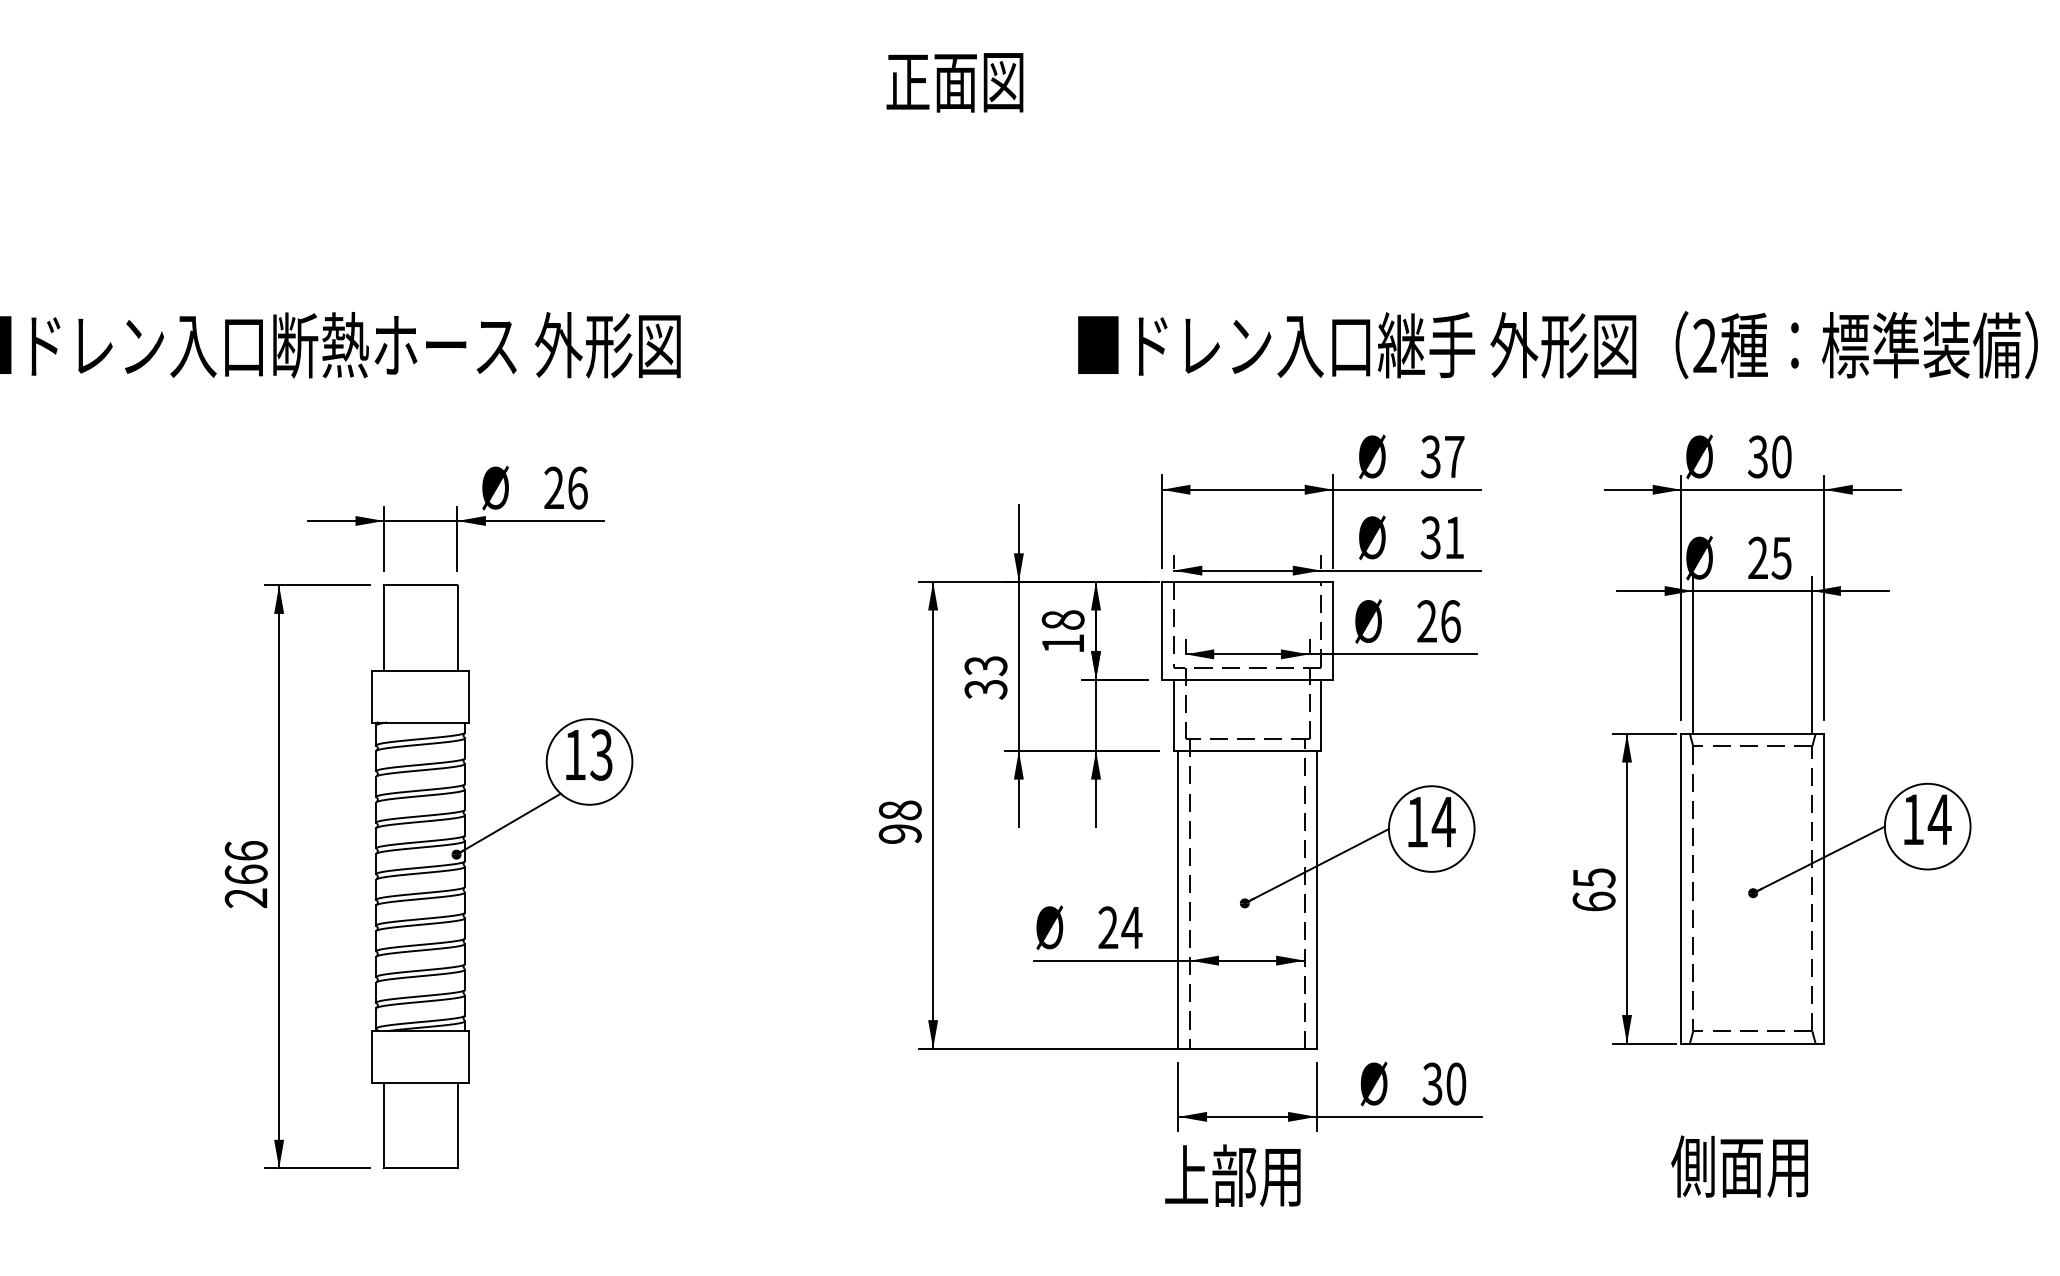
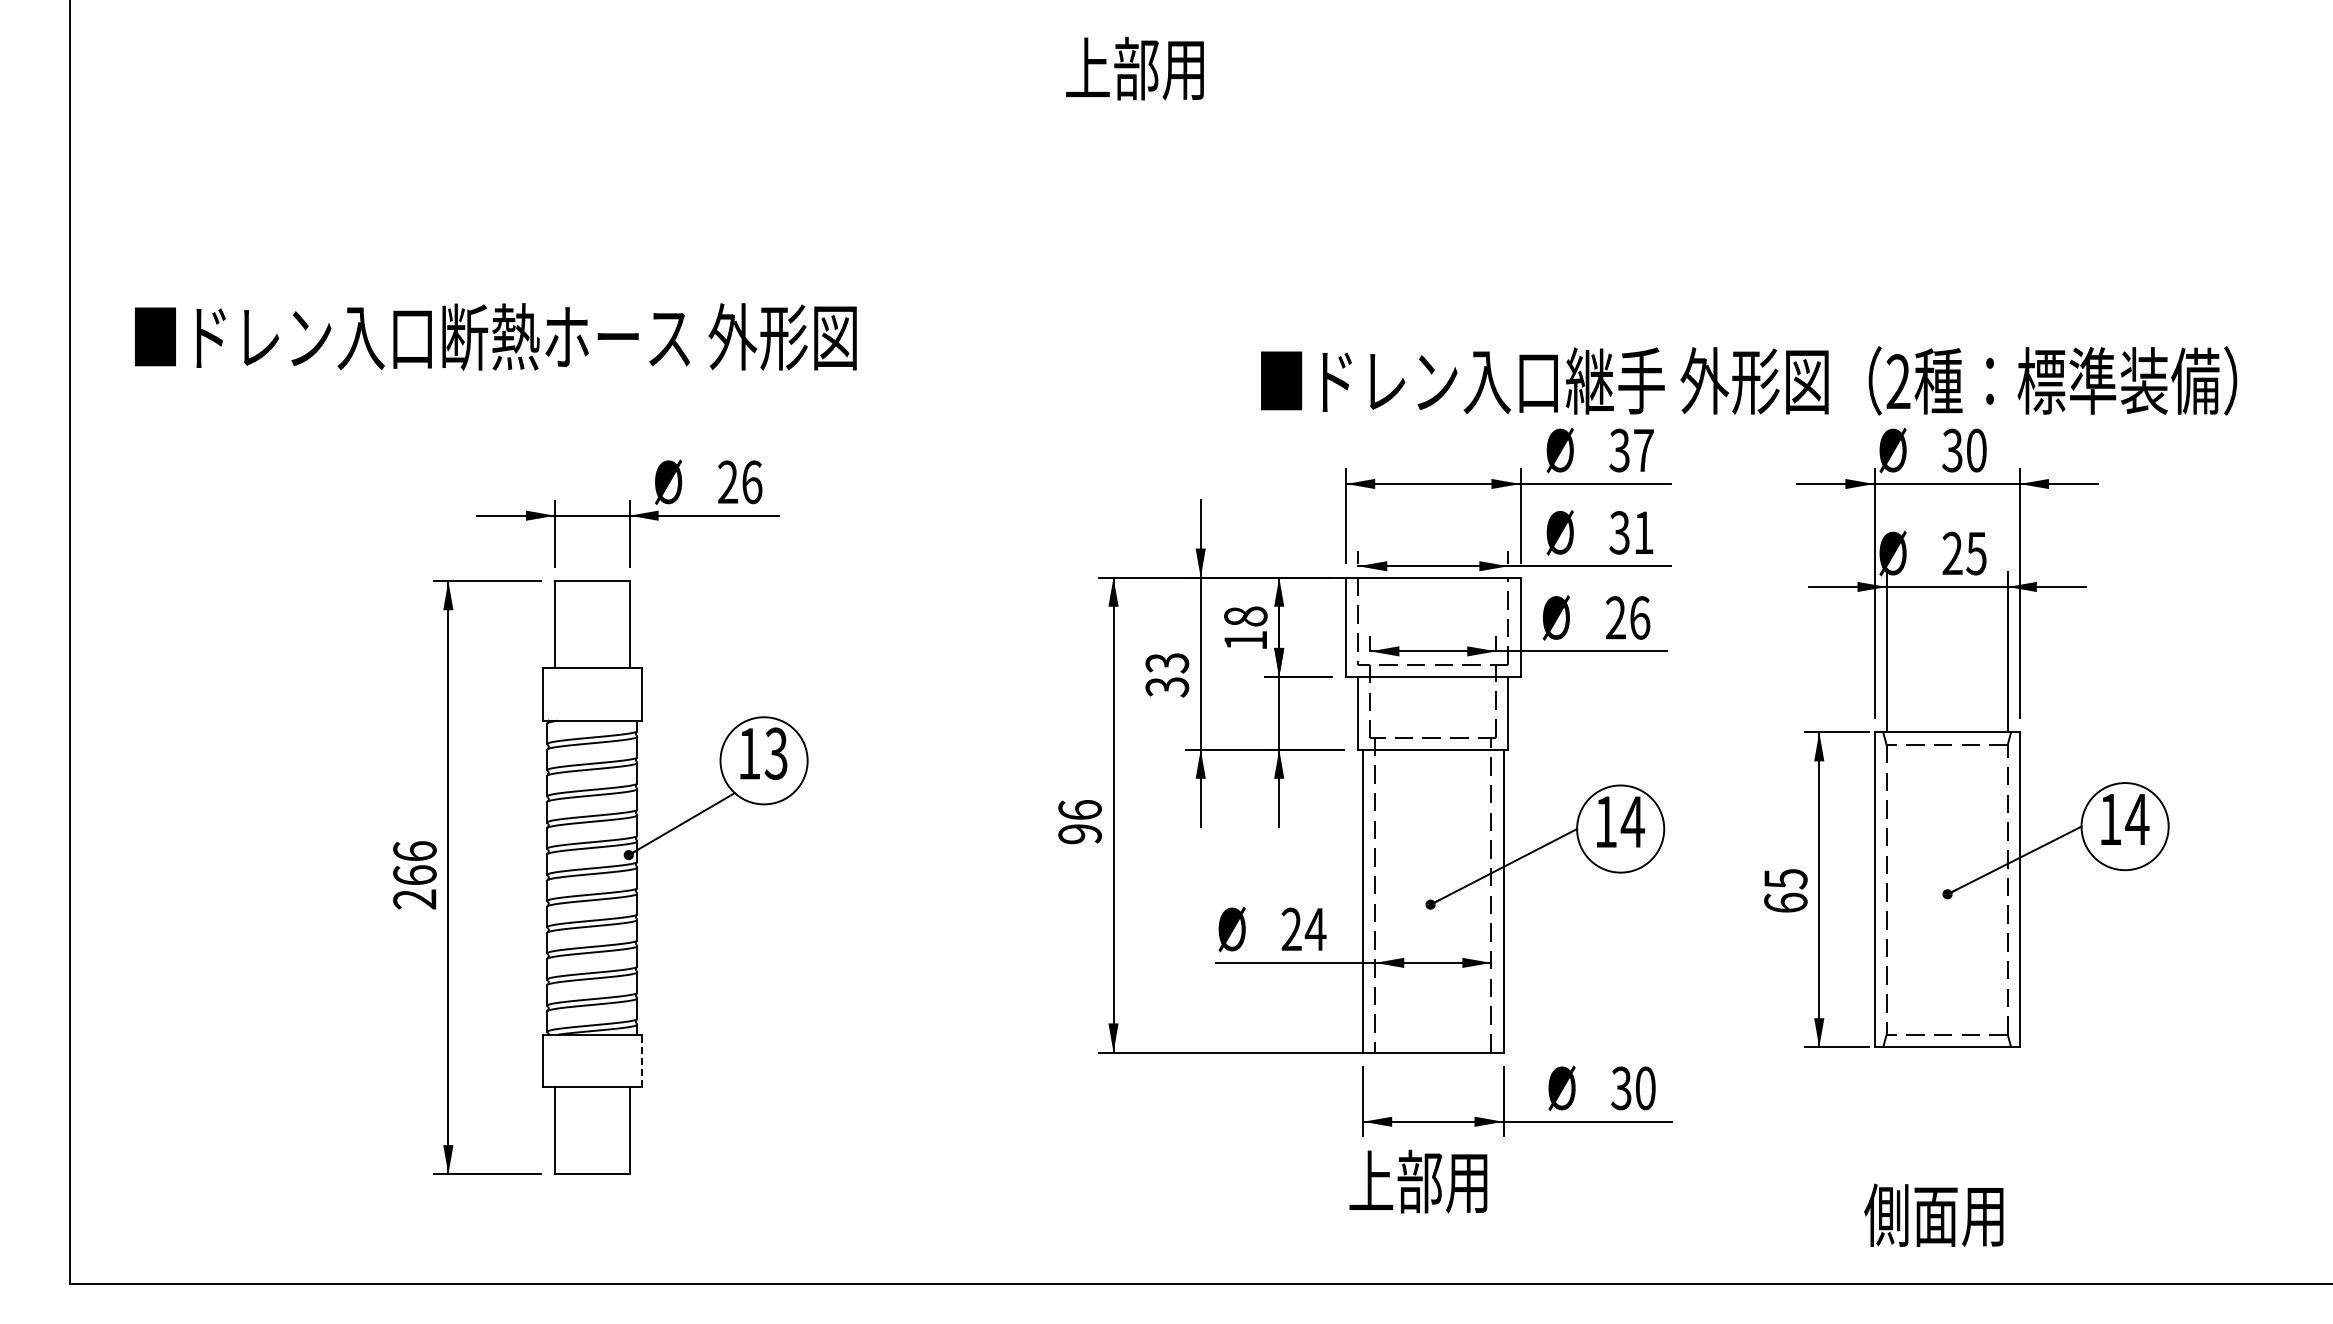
text: (954, 81) -> (1135, 68), 正面図 -> 上部用
text: (1558, 344) -> (1749, 380), moved
text: (899, 810) -> (1079, 810), 98 -> 96
line: (469, 1056) -> (641, 1060), solid -> dashed
text: (1739, 1165) -> (1933, 1214), moved

